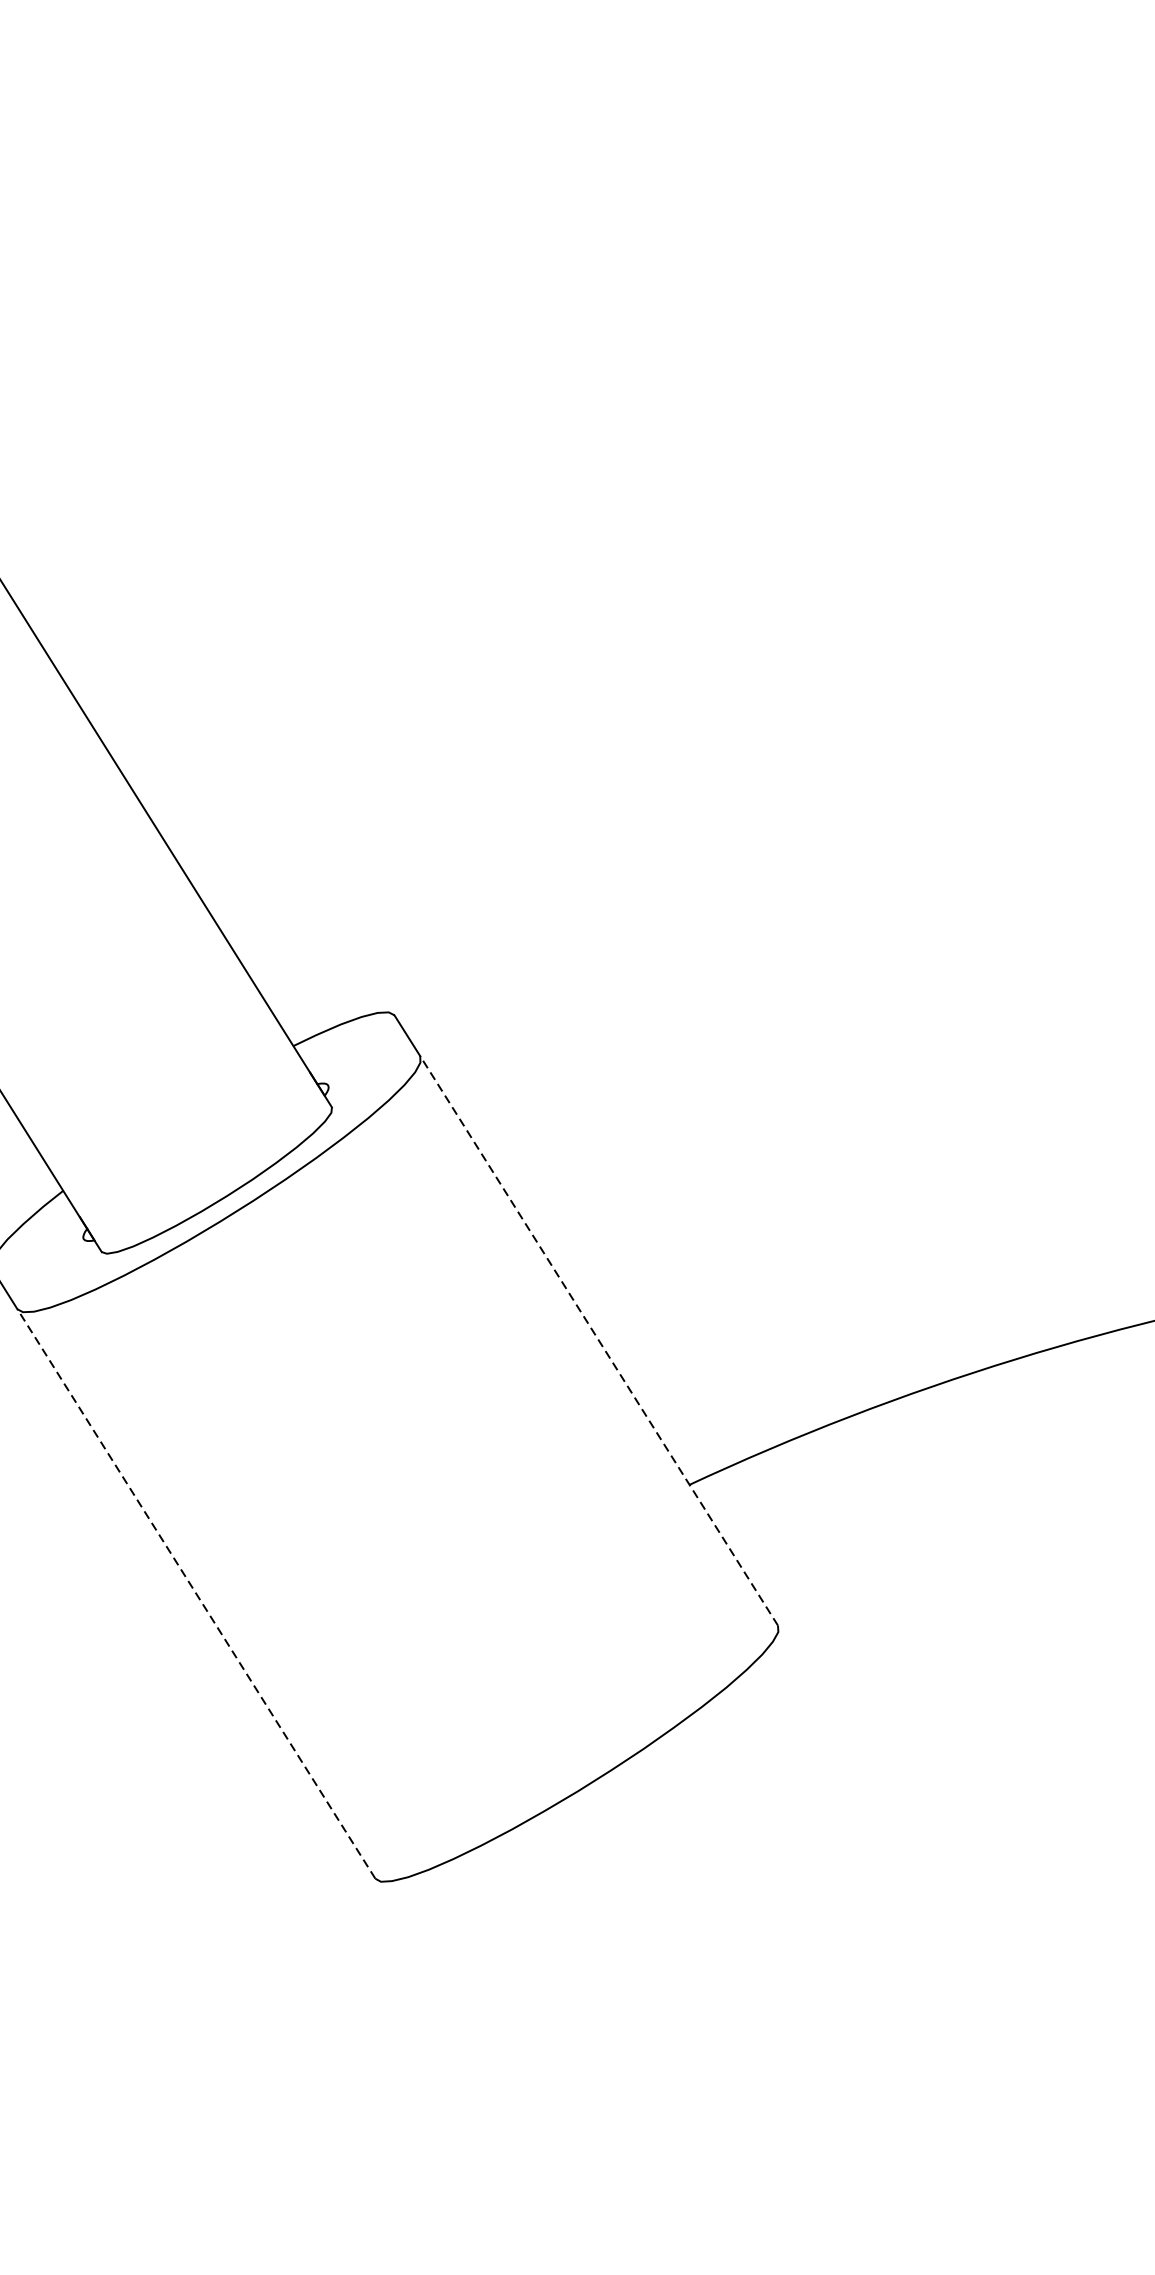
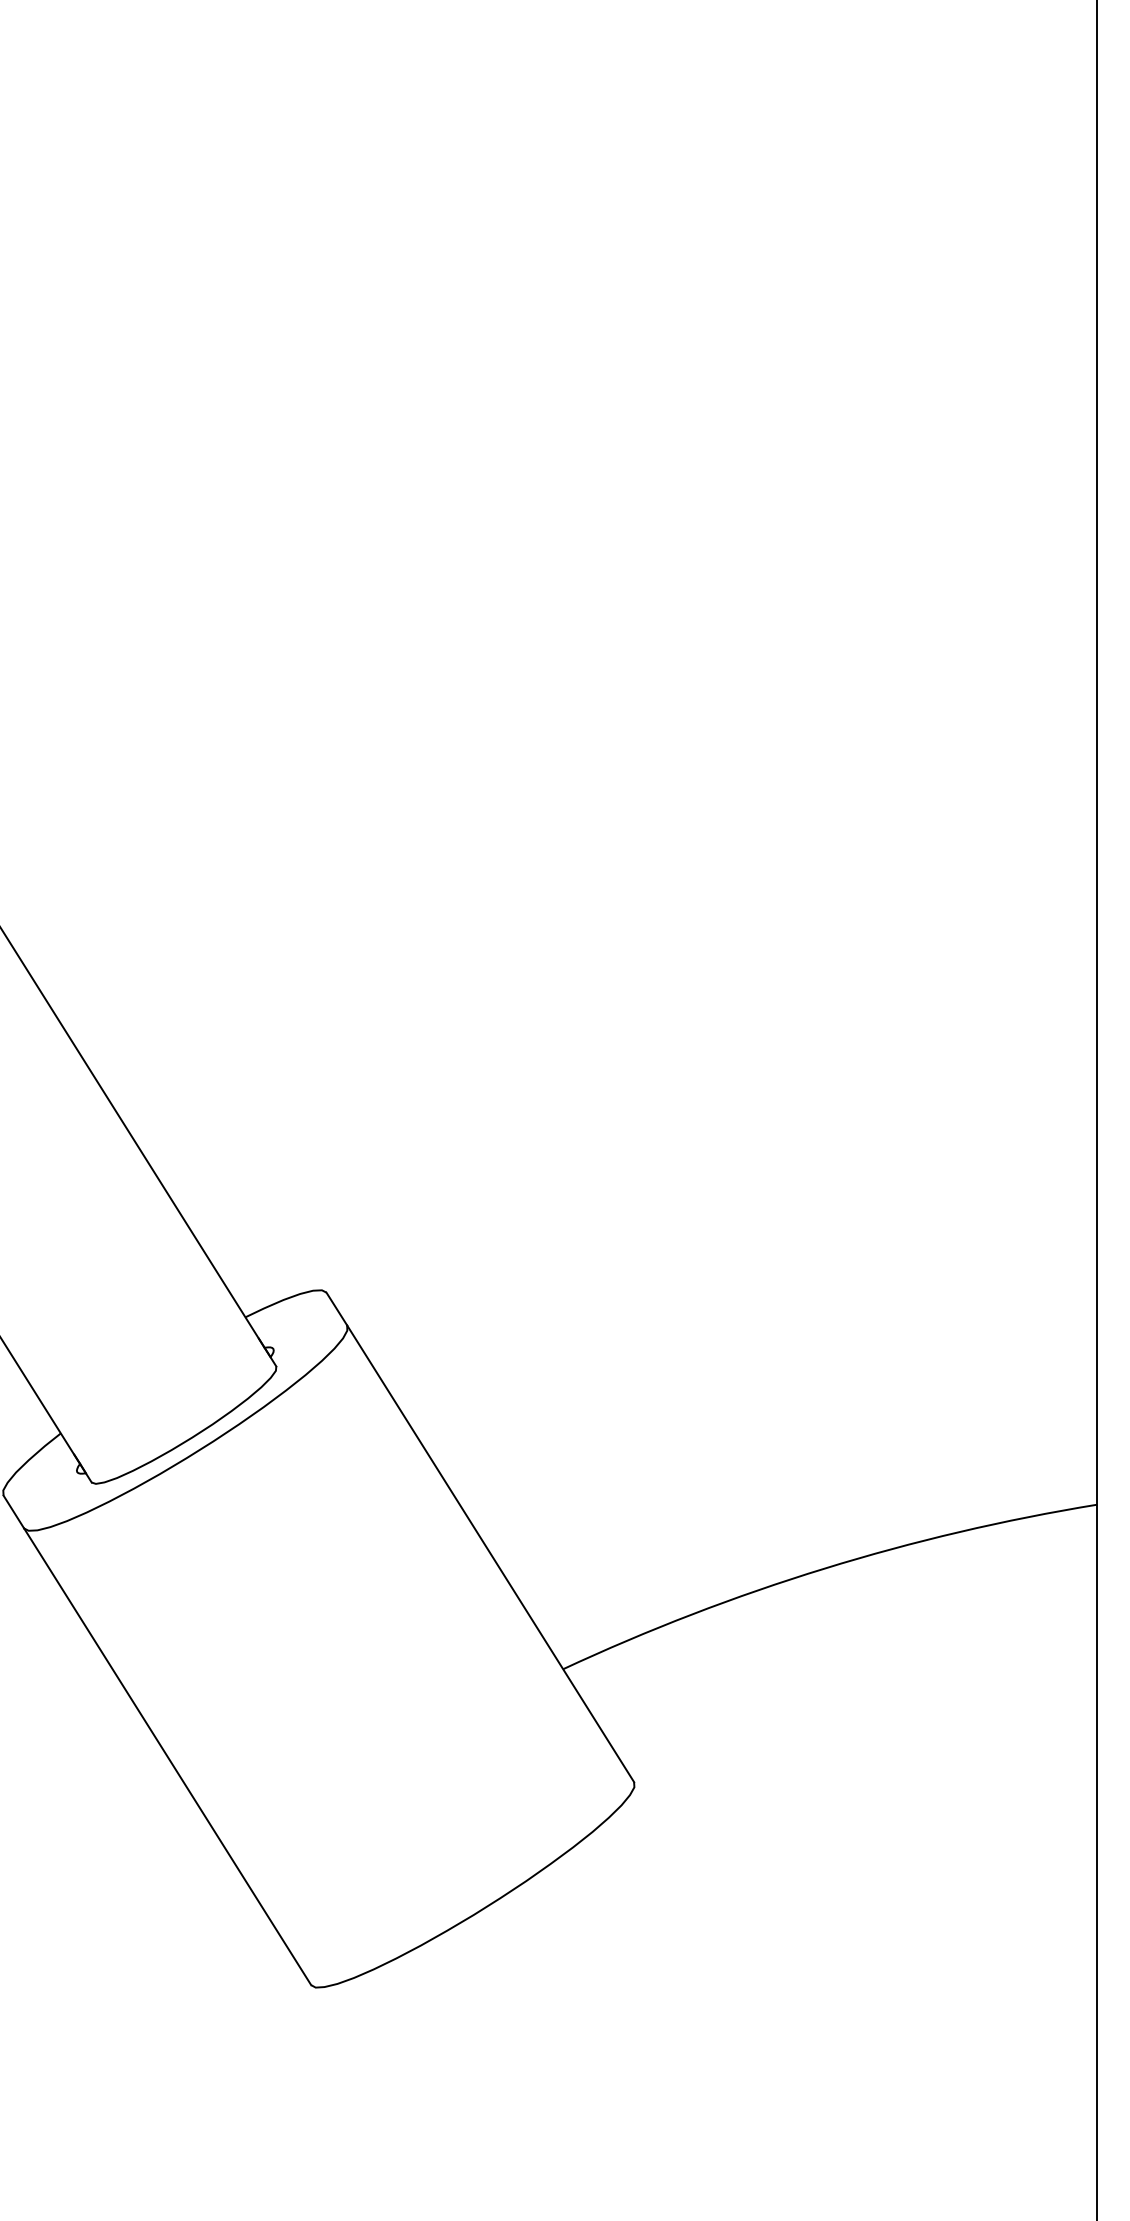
line: (598, 1340) -> (490, 1553), dashed -> solid
line: (196, 1593) -> (167, 1756), dashed -> solid

